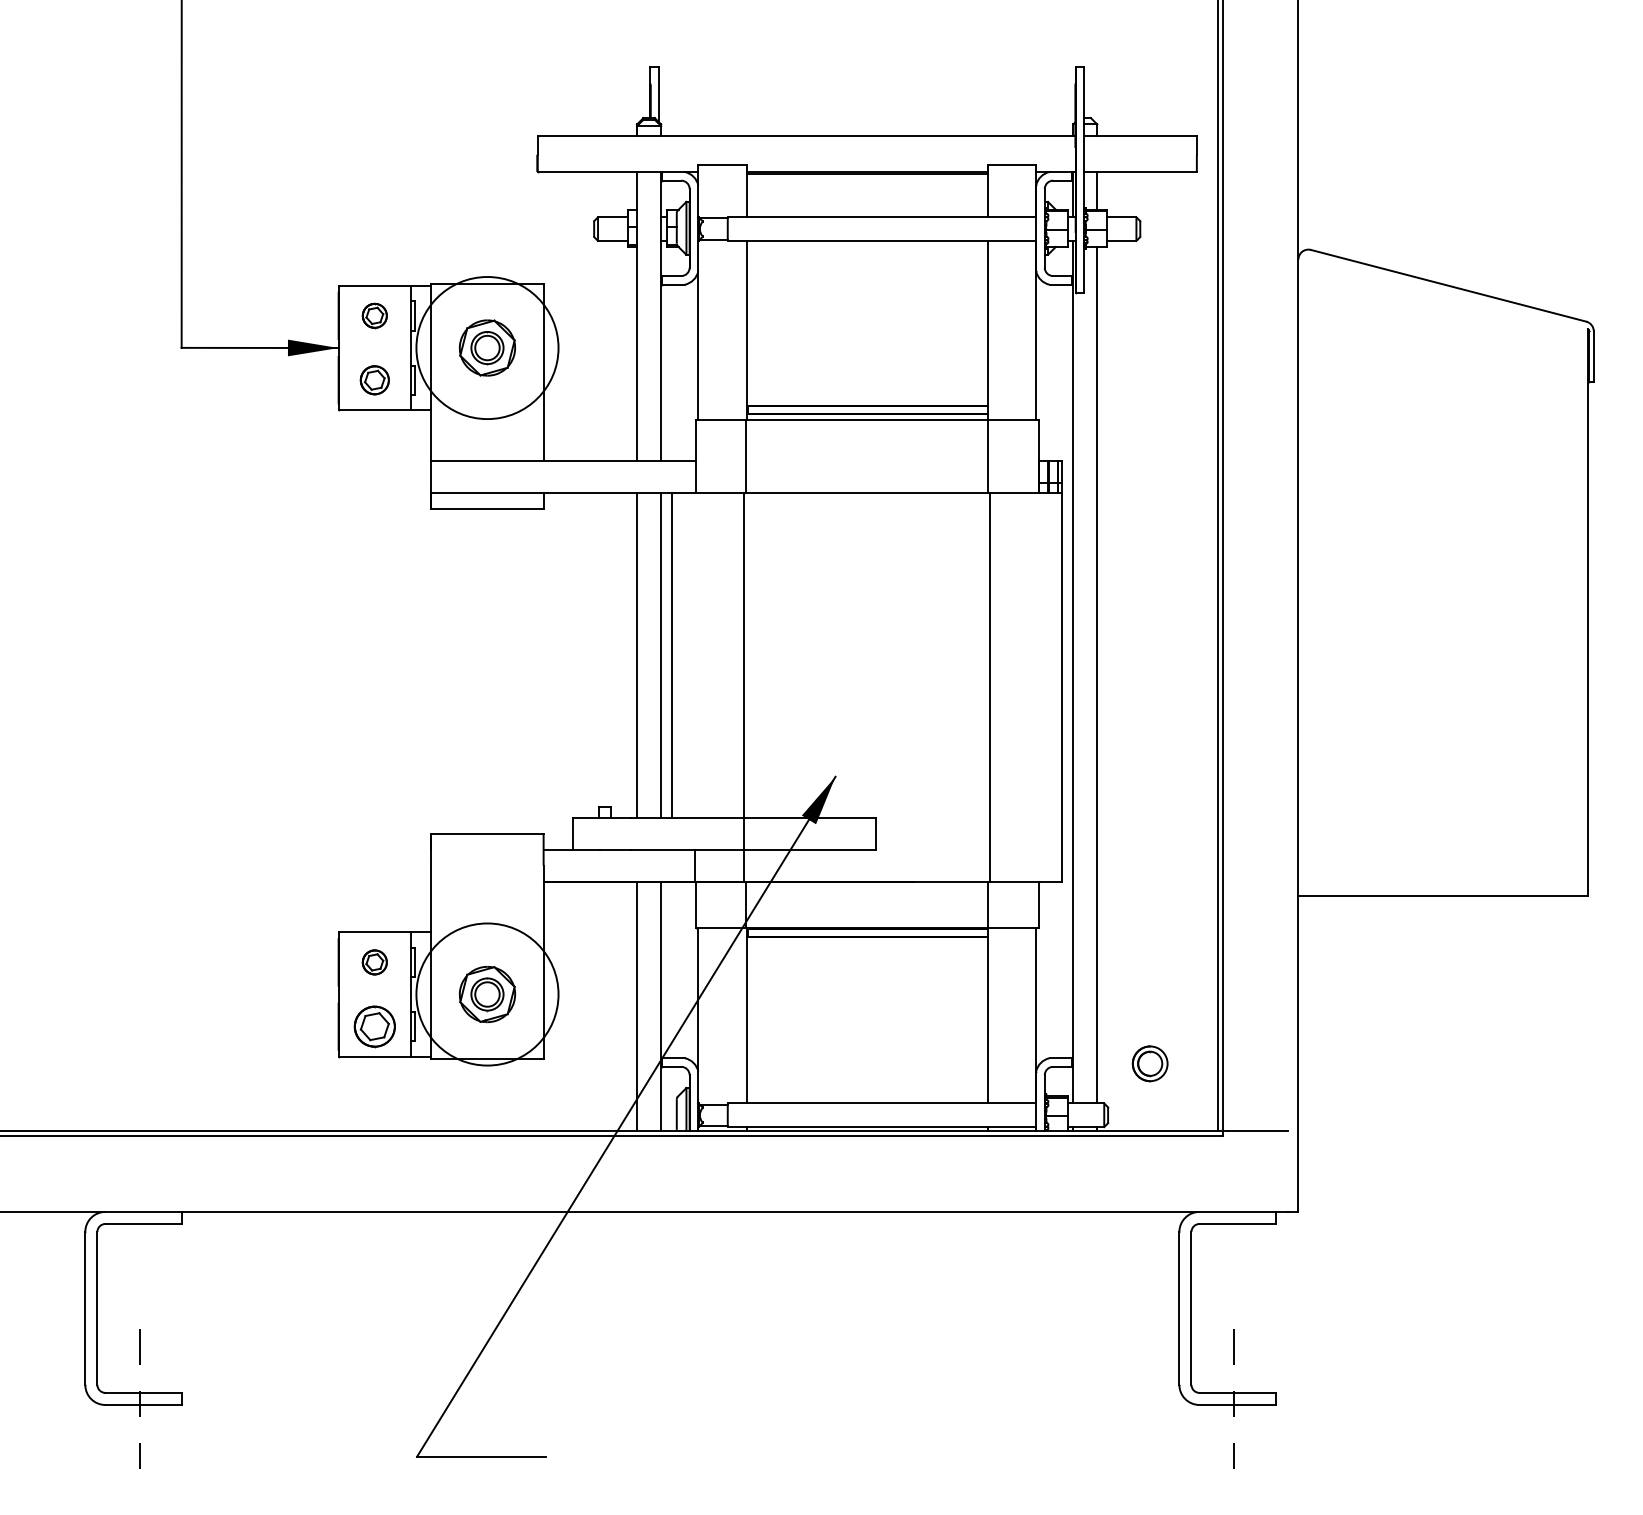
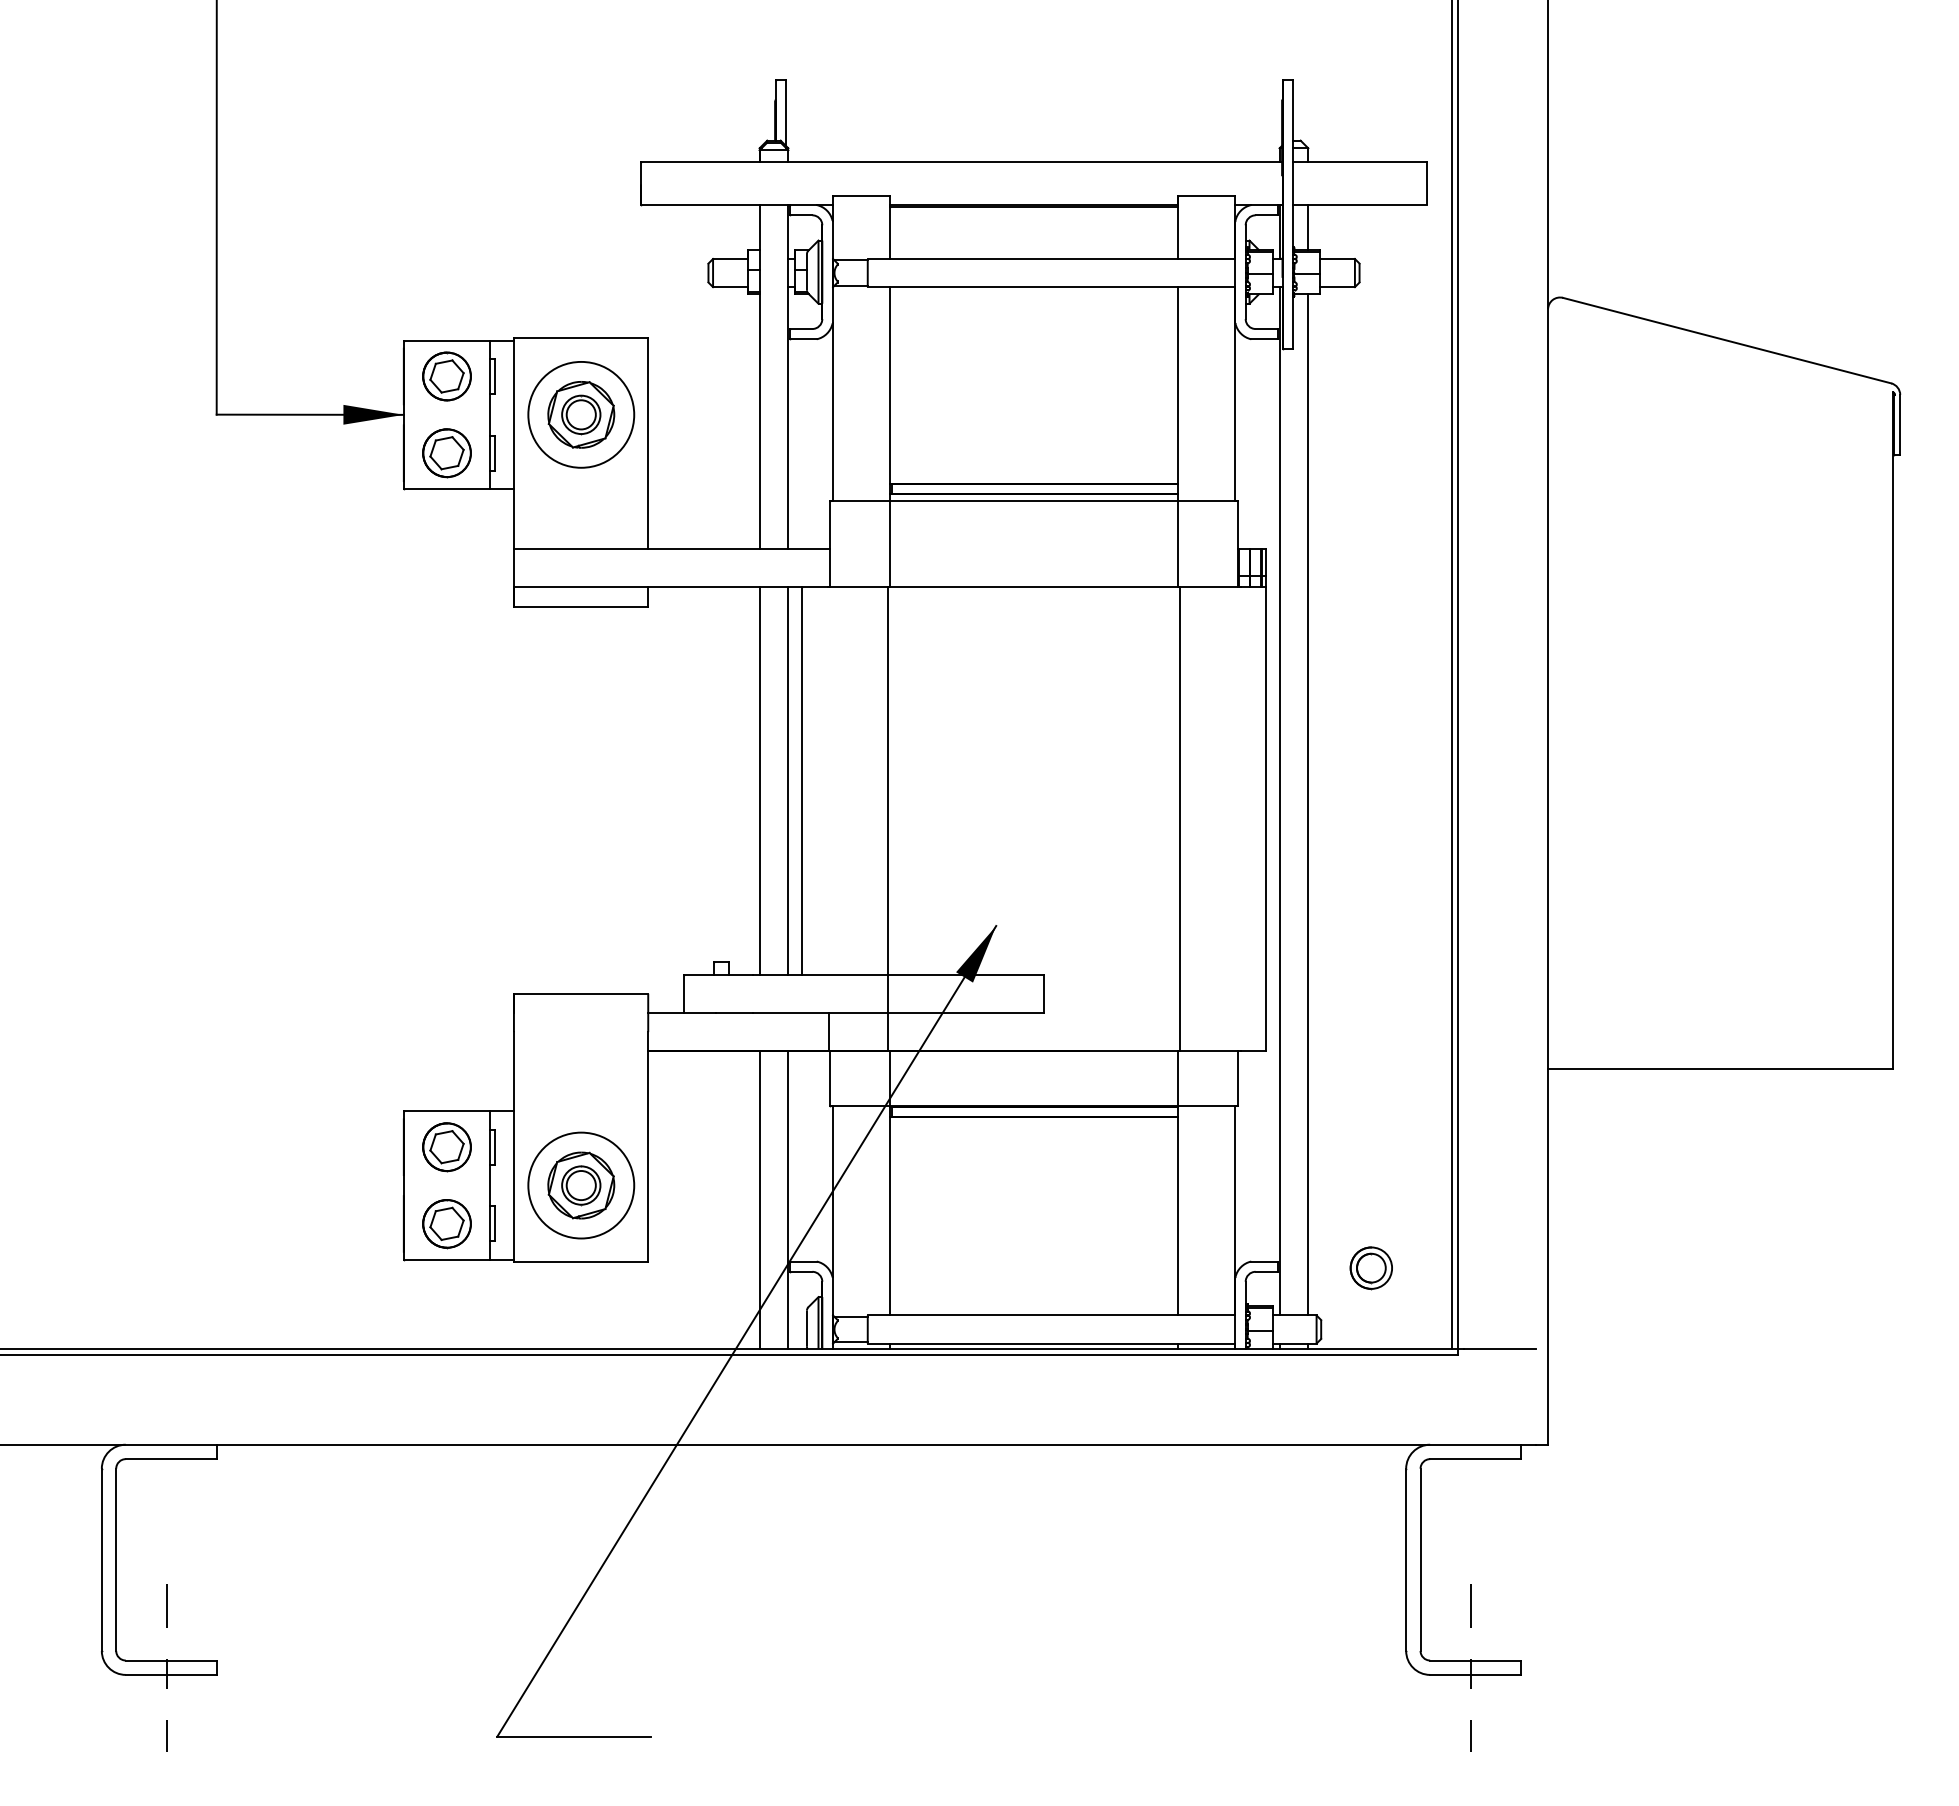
part: (374, 315) -> (446, 376), size x1.67
circle: (487, 347) -> (581, 414), size x0.62
part: (374, 380) -> (446, 453), size x1.43
part: (374, 962) -> (446, 1147), size x1.67
circle: (487, 994) -> (581, 1185), size x0.62

